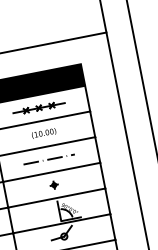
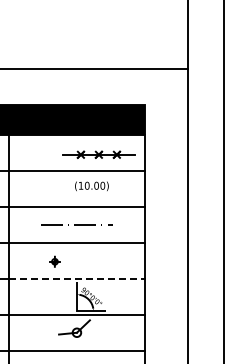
part: (38, 107) -> (98, 154), moved
text: (43, 133) -> (91, 186), moved
part: (53, 185) -> (54, 261), moved
line: (57, 197) -> (77, 278), solid -> dashed

